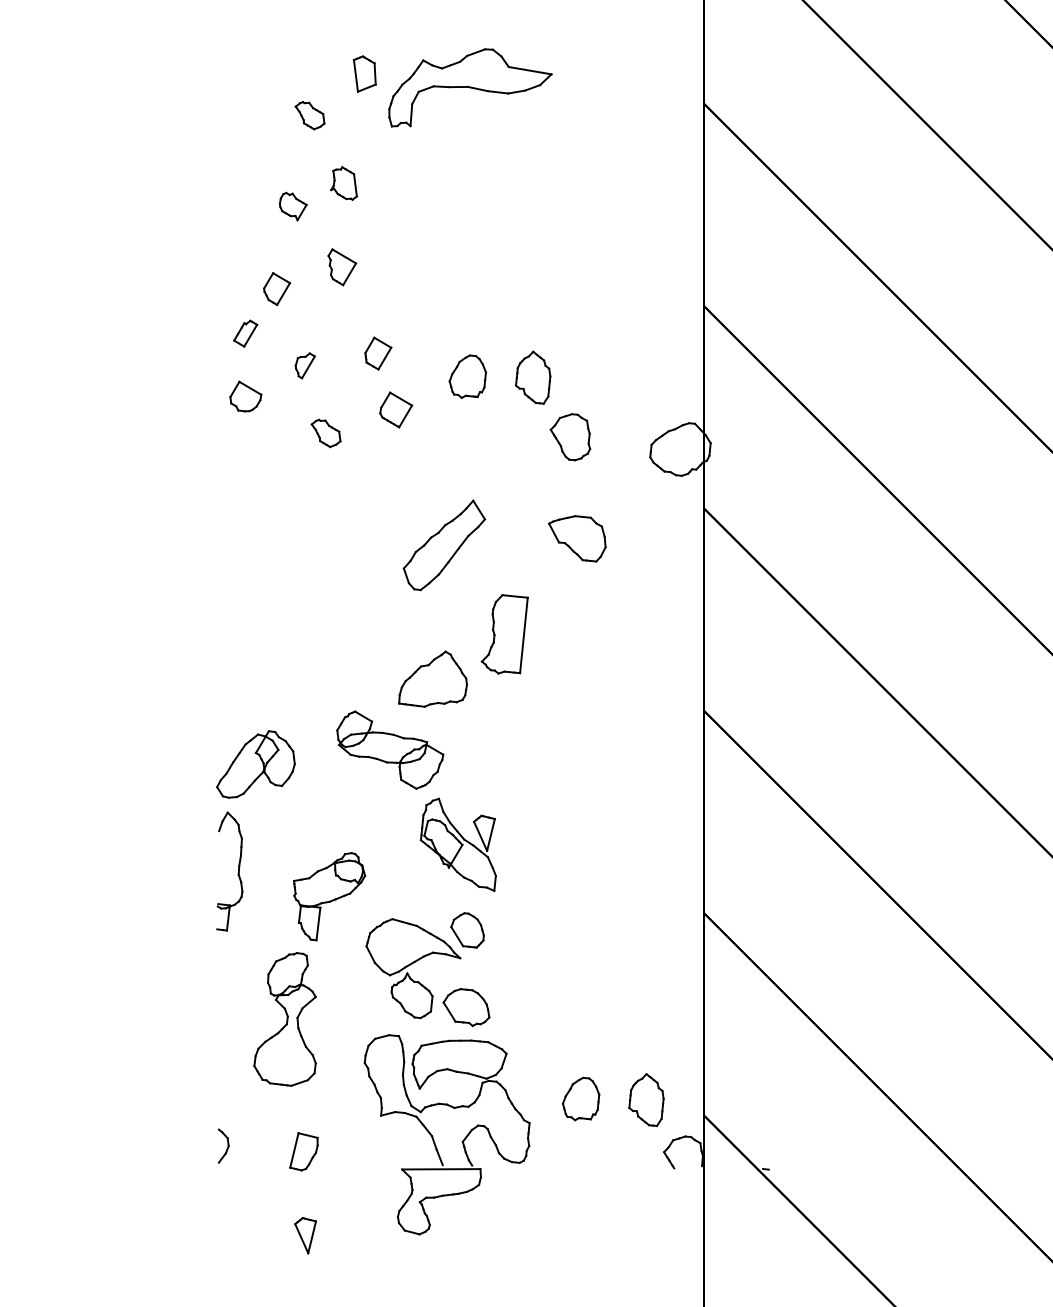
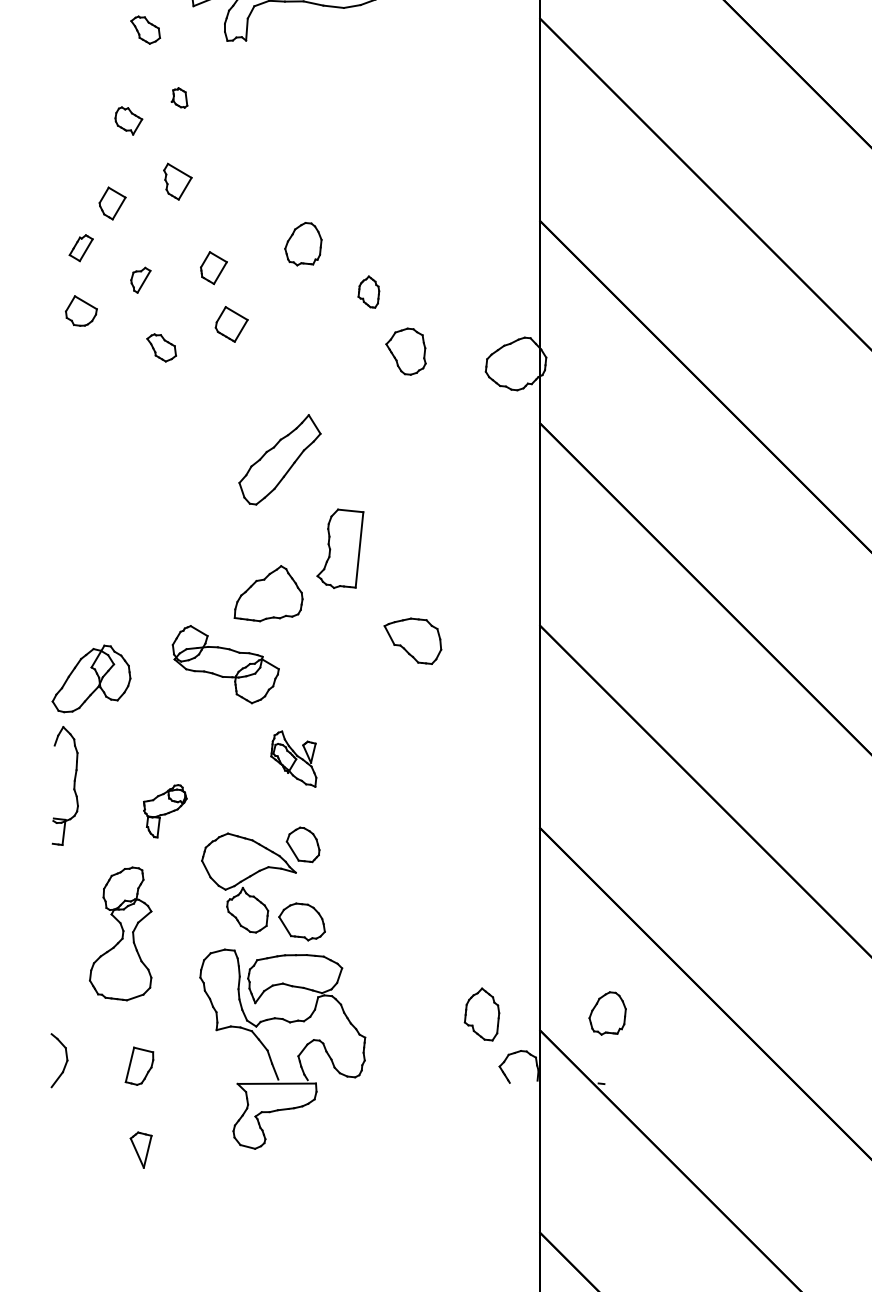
part: (343, 183) -> (179, 97), size x0.6
part: (467, 376) -> (303, 243), moved
part: (533, 377) -> (369, 291), size x0.6
part: (577, 538) -> (413, 640), moved
part: (457, 844) -> (293, 758), size x0.6
part: (329, 896) -> (165, 810), size x0.6
part: (581, 1098) -> (608, 1012), moved
part: (223, 1145) -> (59, 1059), size x1.6

